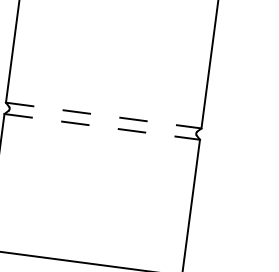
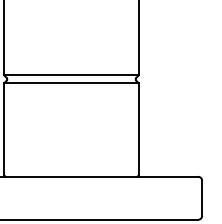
line: (105, 115) -> (72, 75), dashed -> solid
line: (103, 127) -> (72, 83), dashed -> solid

